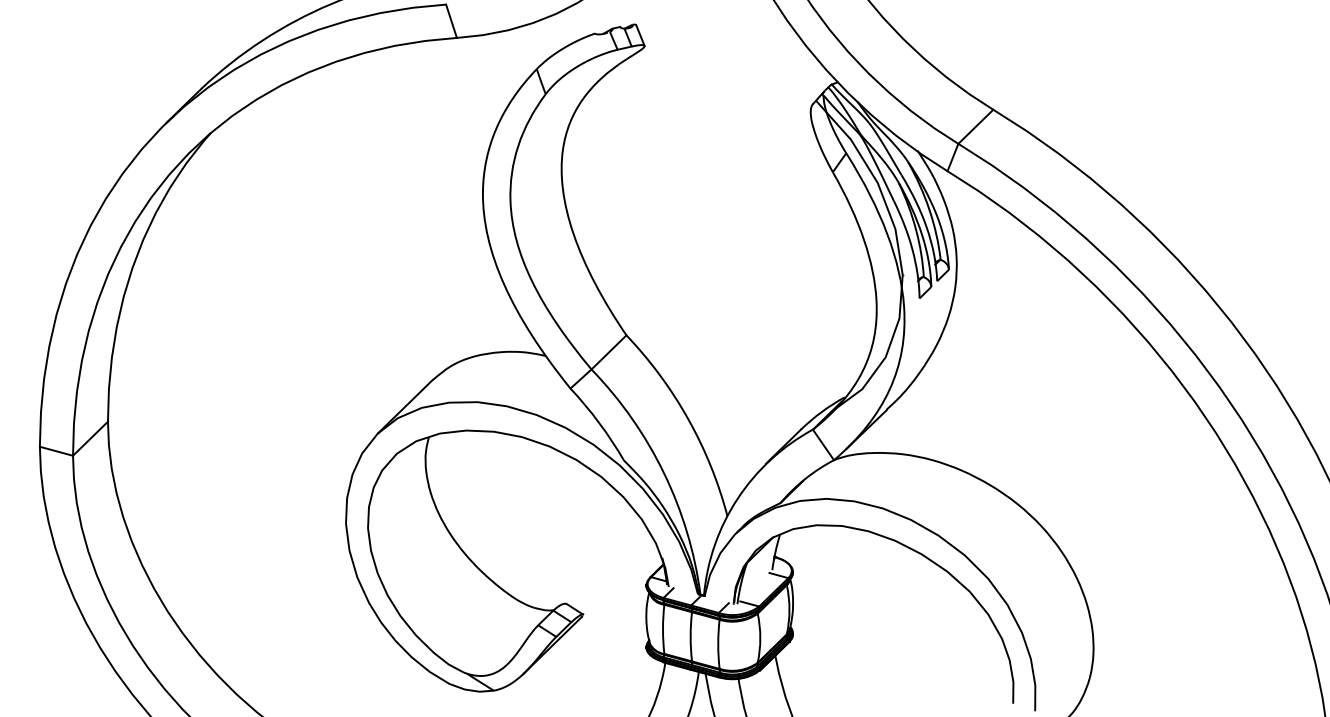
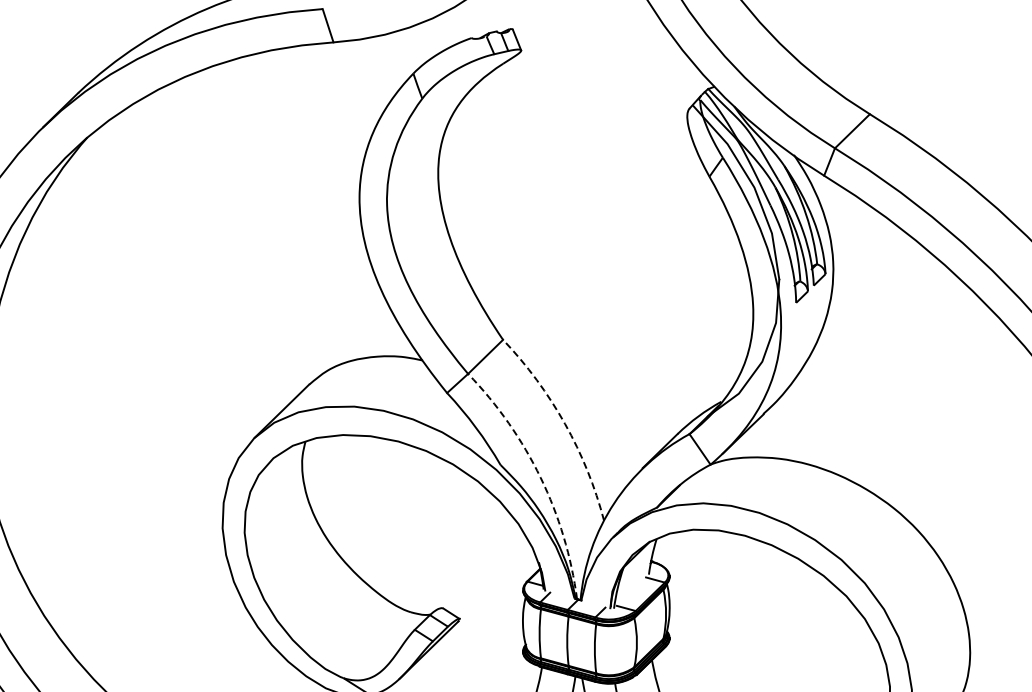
arc: (688, 419) -> (565, 423), solid -> dashed
arc: (664, 473) -> (541, 477), solid -> dashed

